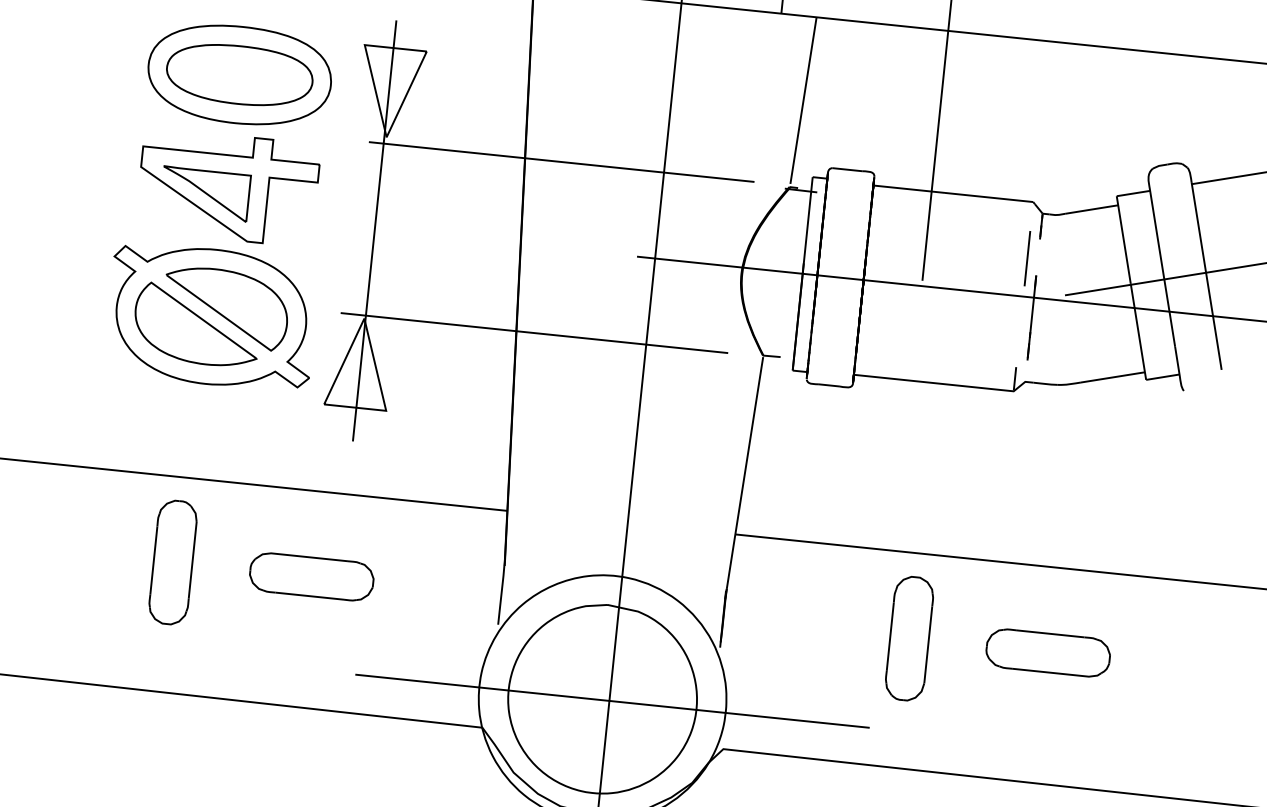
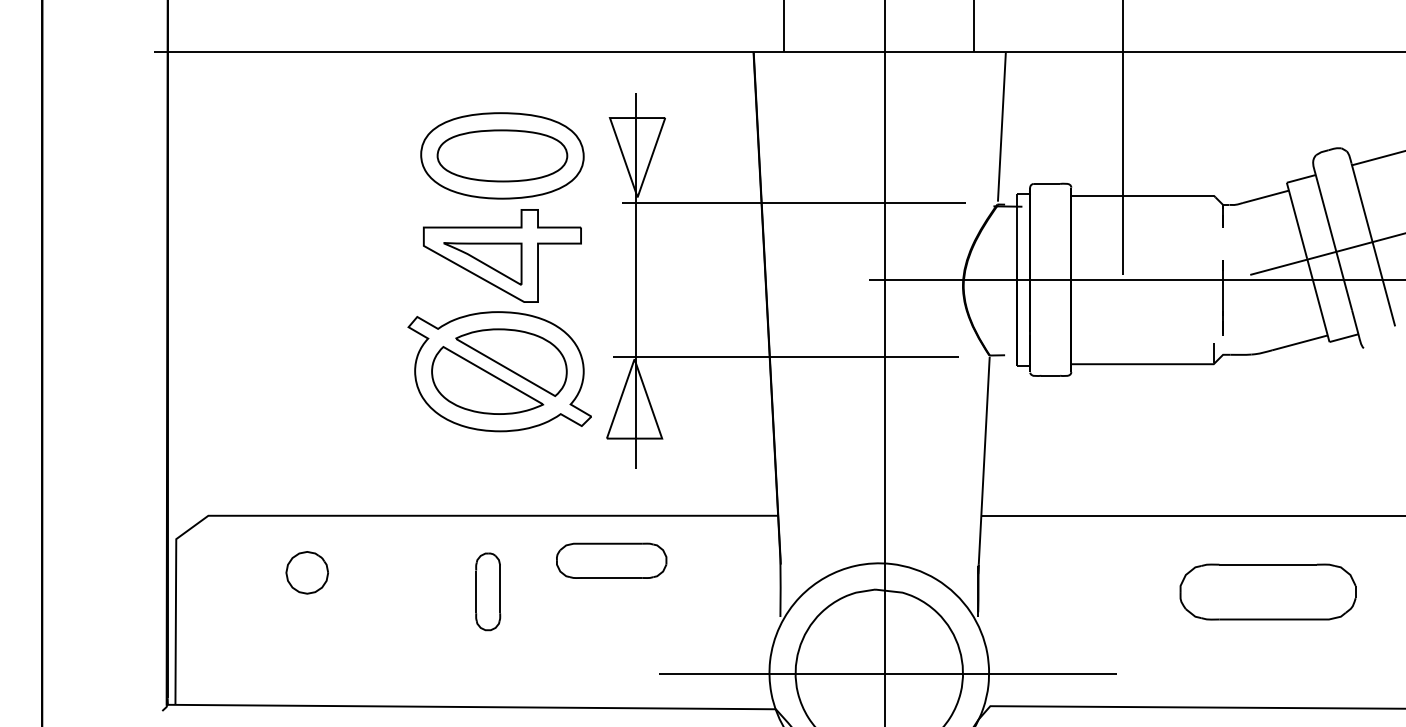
line: (1027, 258) -> (1213, 245), removed
part: (173, 562) -> (488, 591), size x0.7
part: (311, 576) -> (611, 560), moved
part: (909, 638) -> (1144, 591), removed
part: (1047, 652) -> (1267, 591), size x1.6

